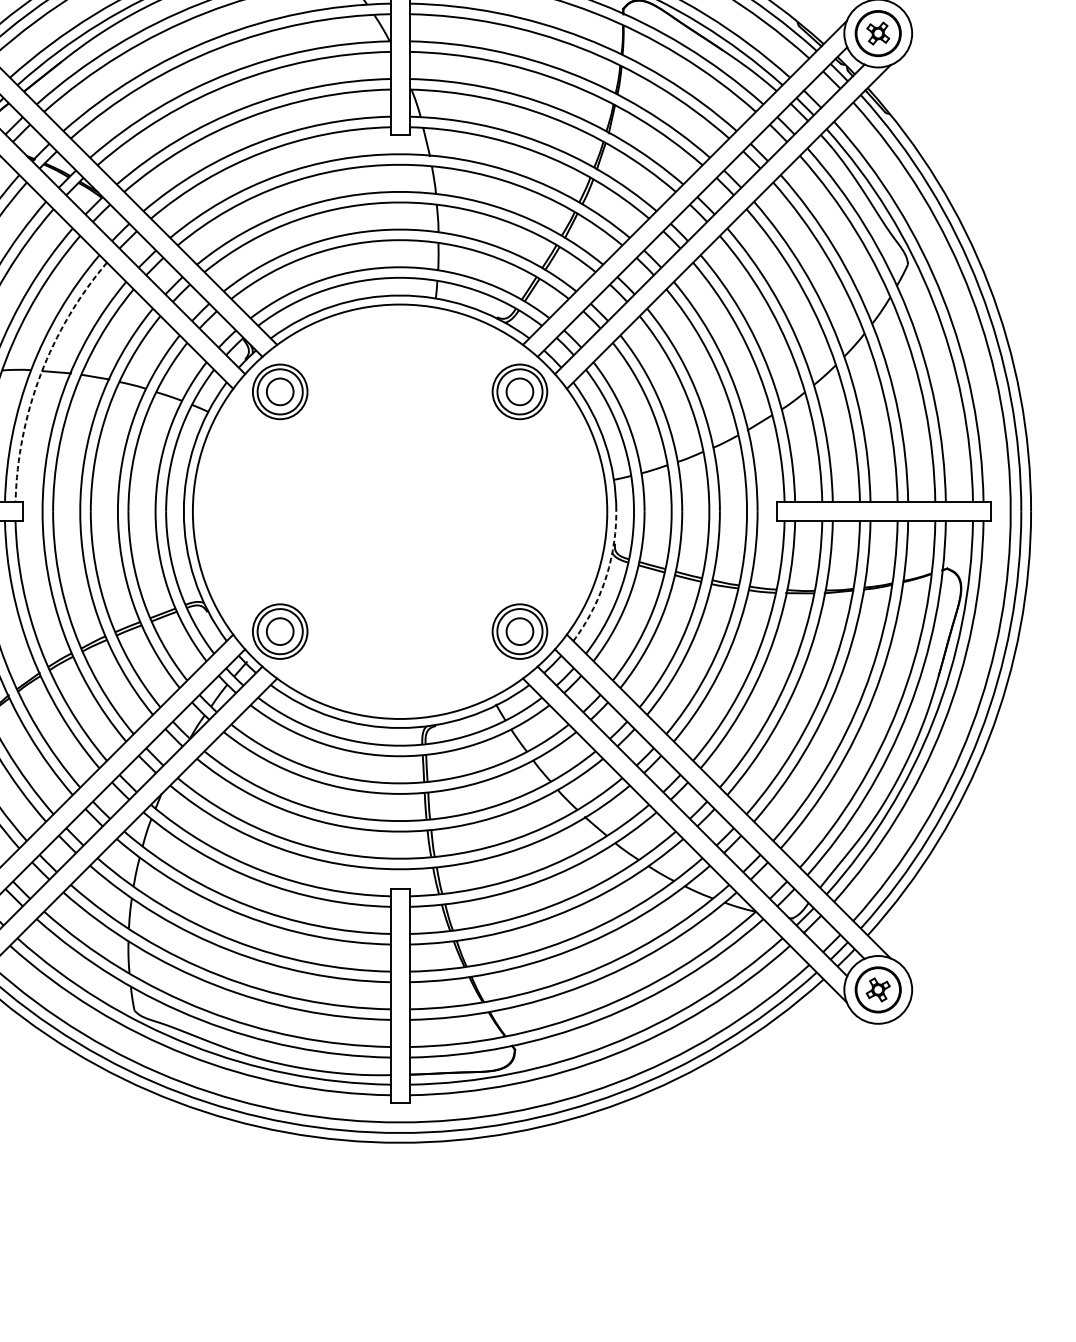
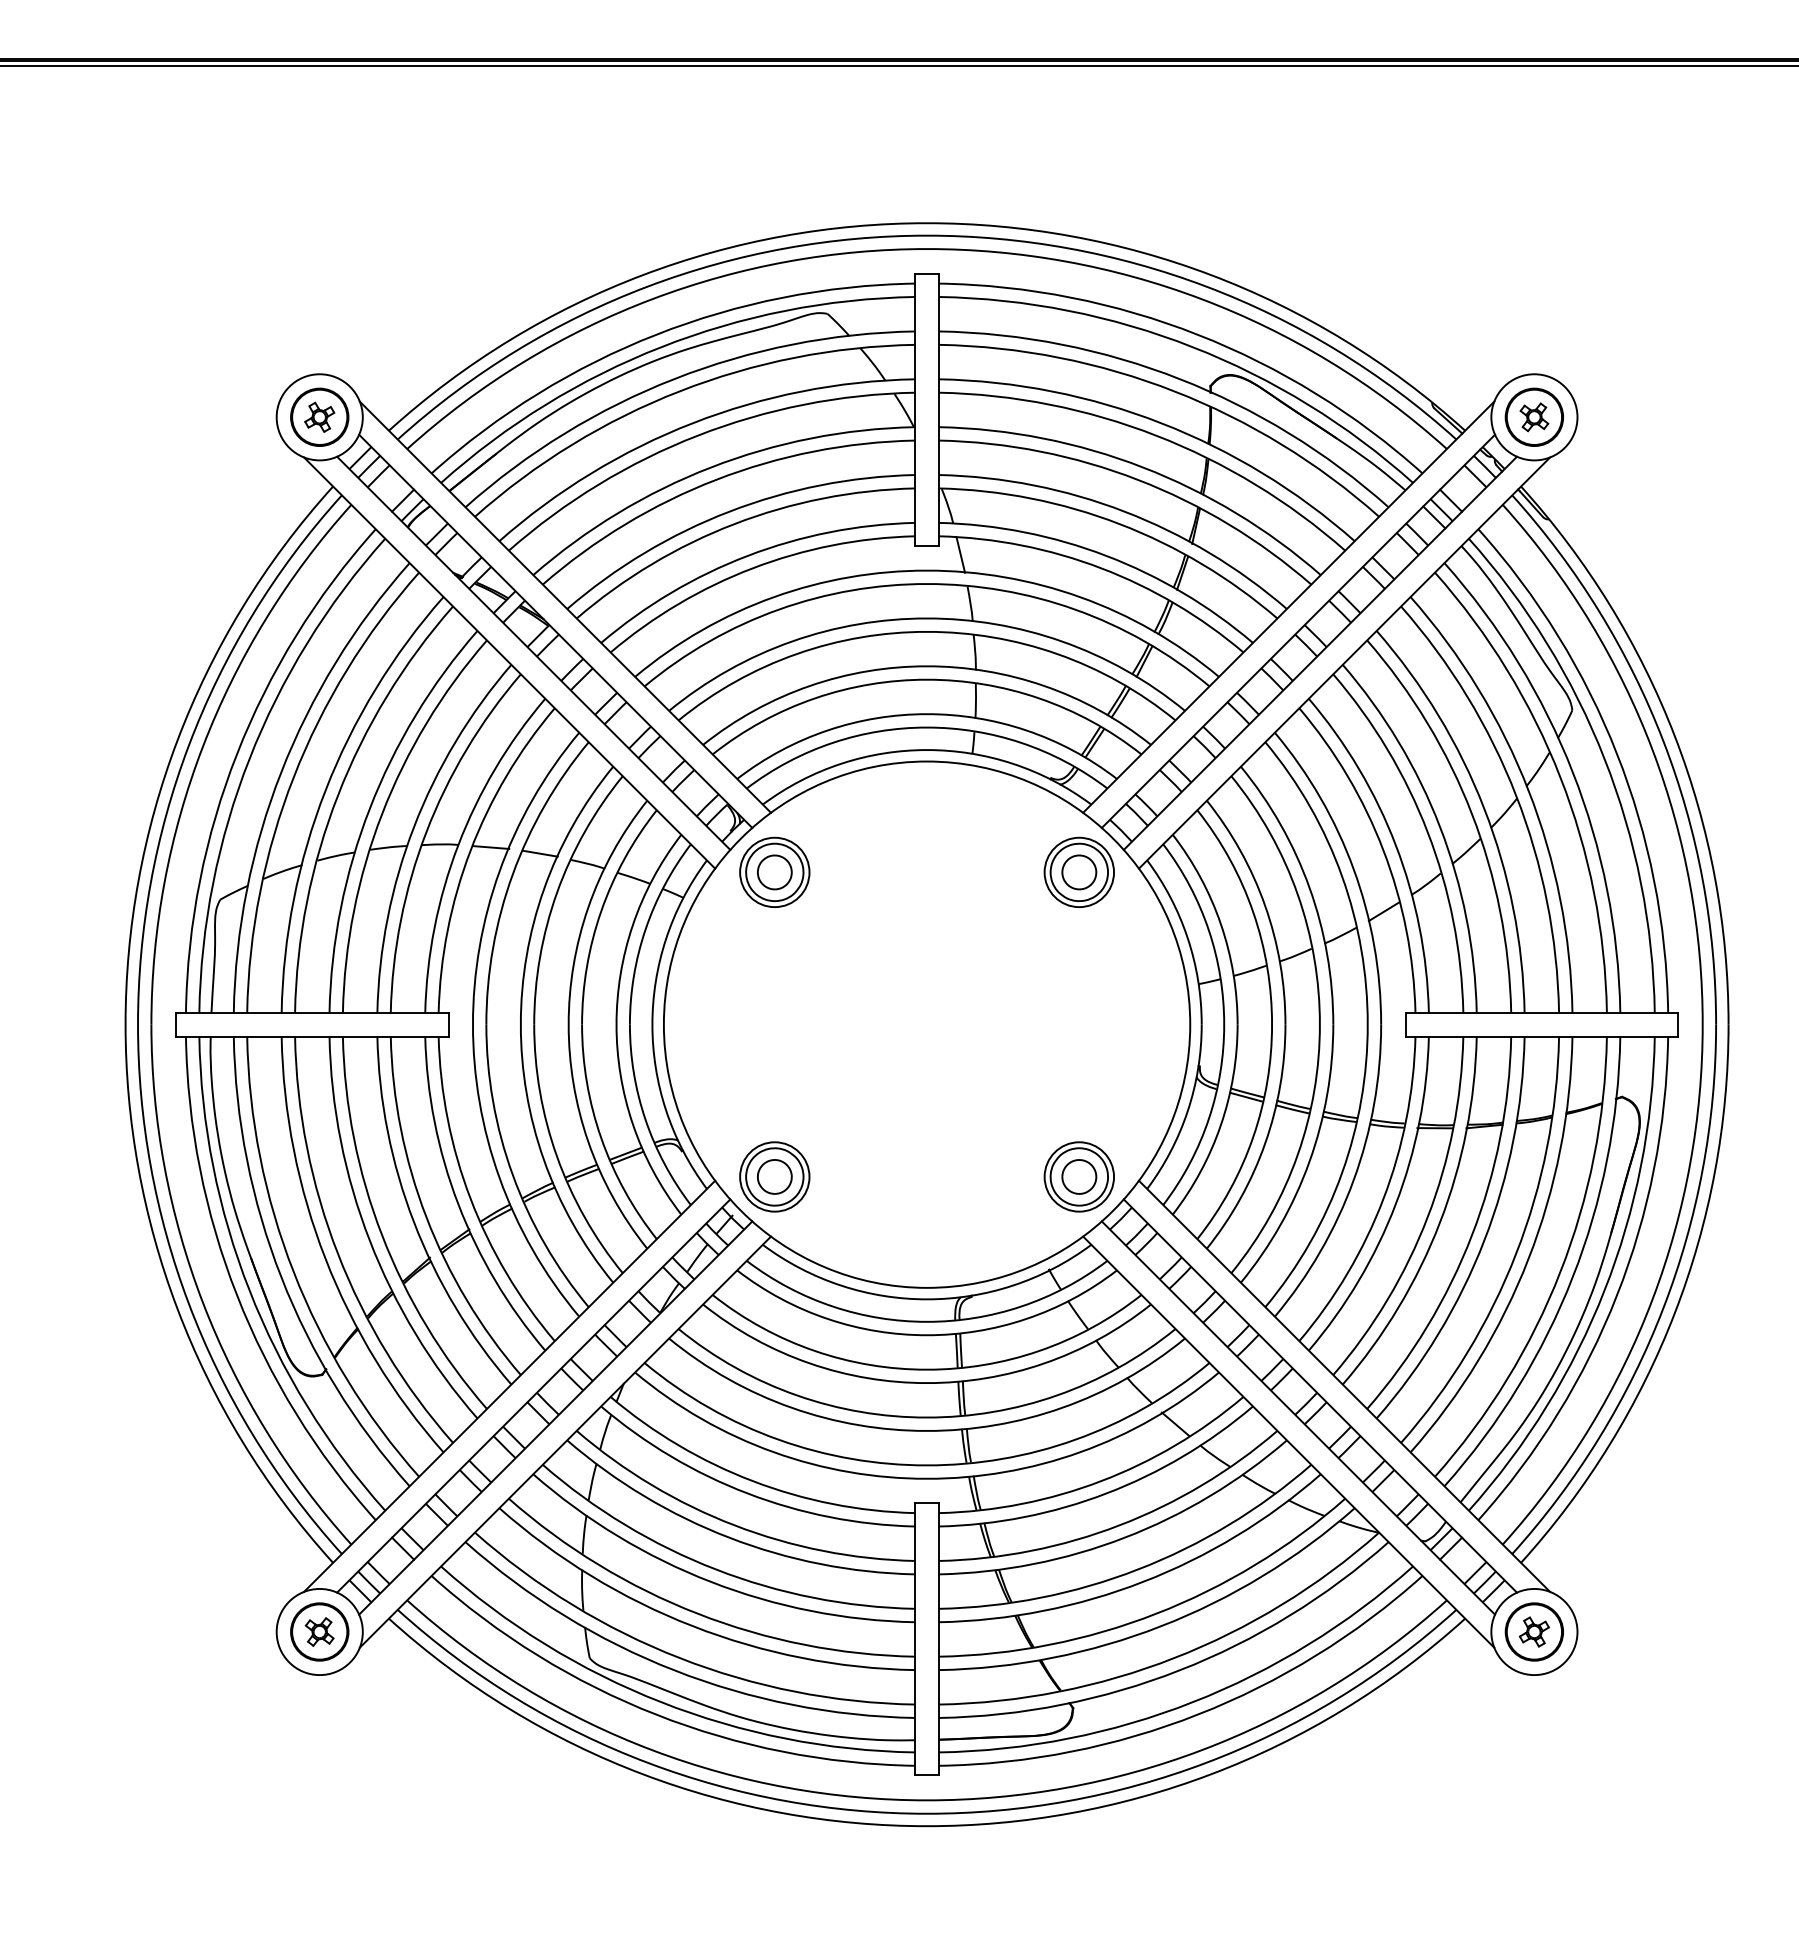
arc: (40, 374) -> (470, 850), dashed -> solid
arc: (605, 580) -> (1187, 1111), dashed -> solid

